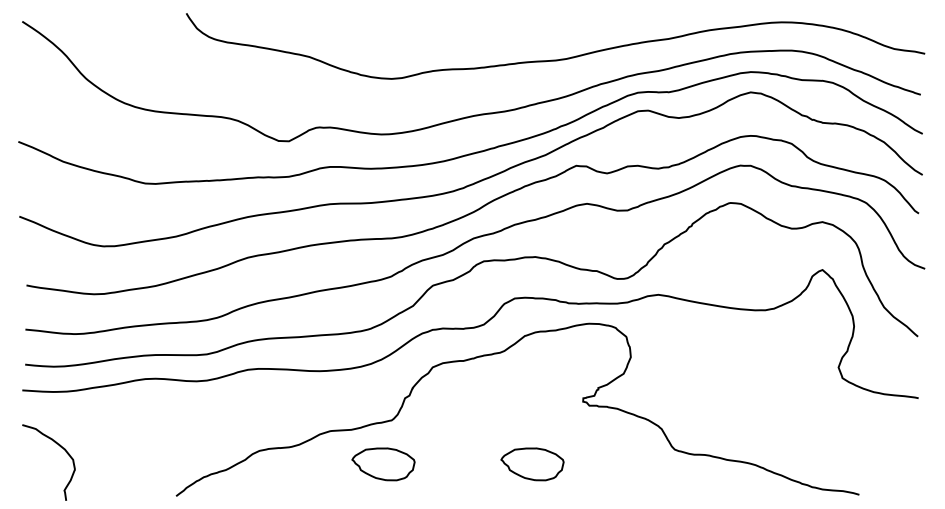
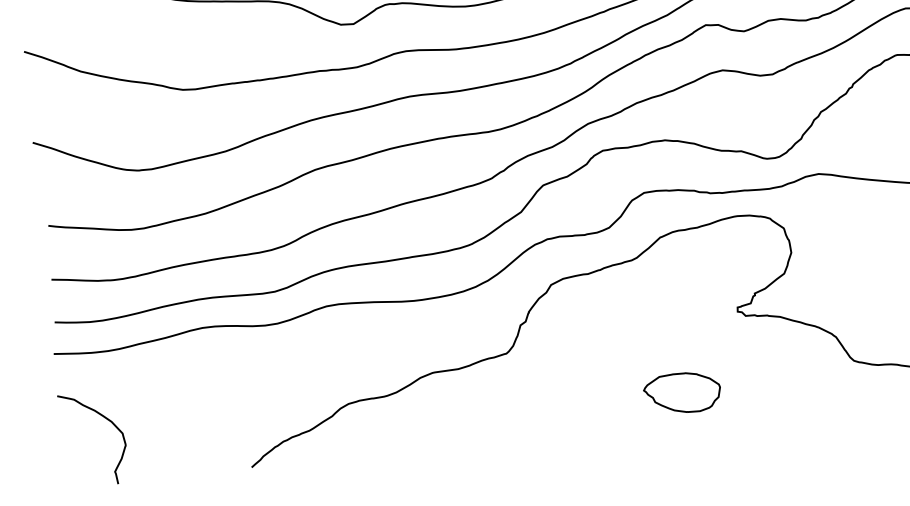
part: (383, 464) -> (500, 408), removed

